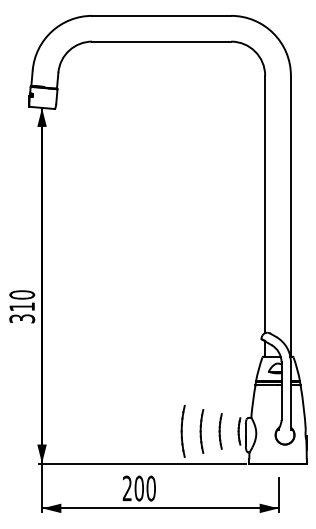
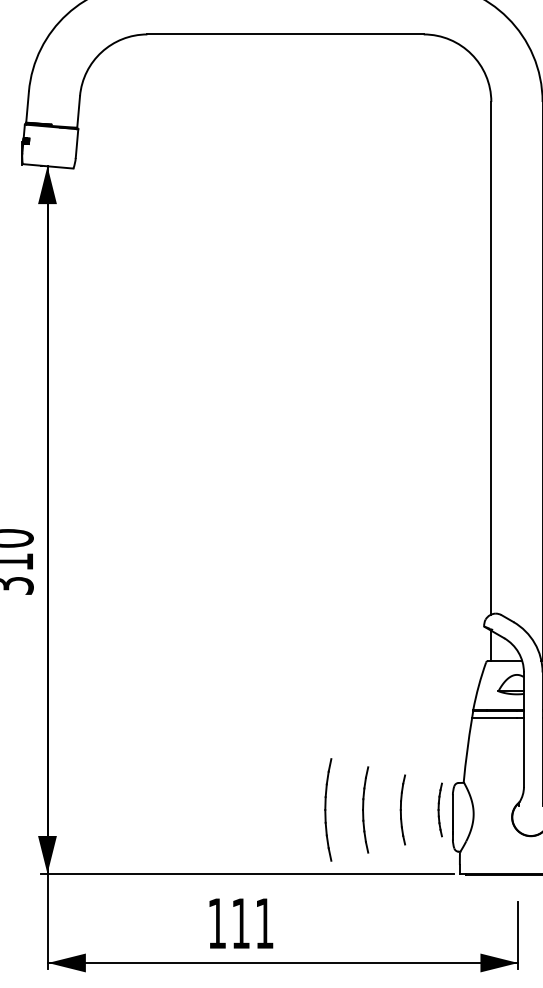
text: (138, 488) -> (239, 923), 200 -> 111

